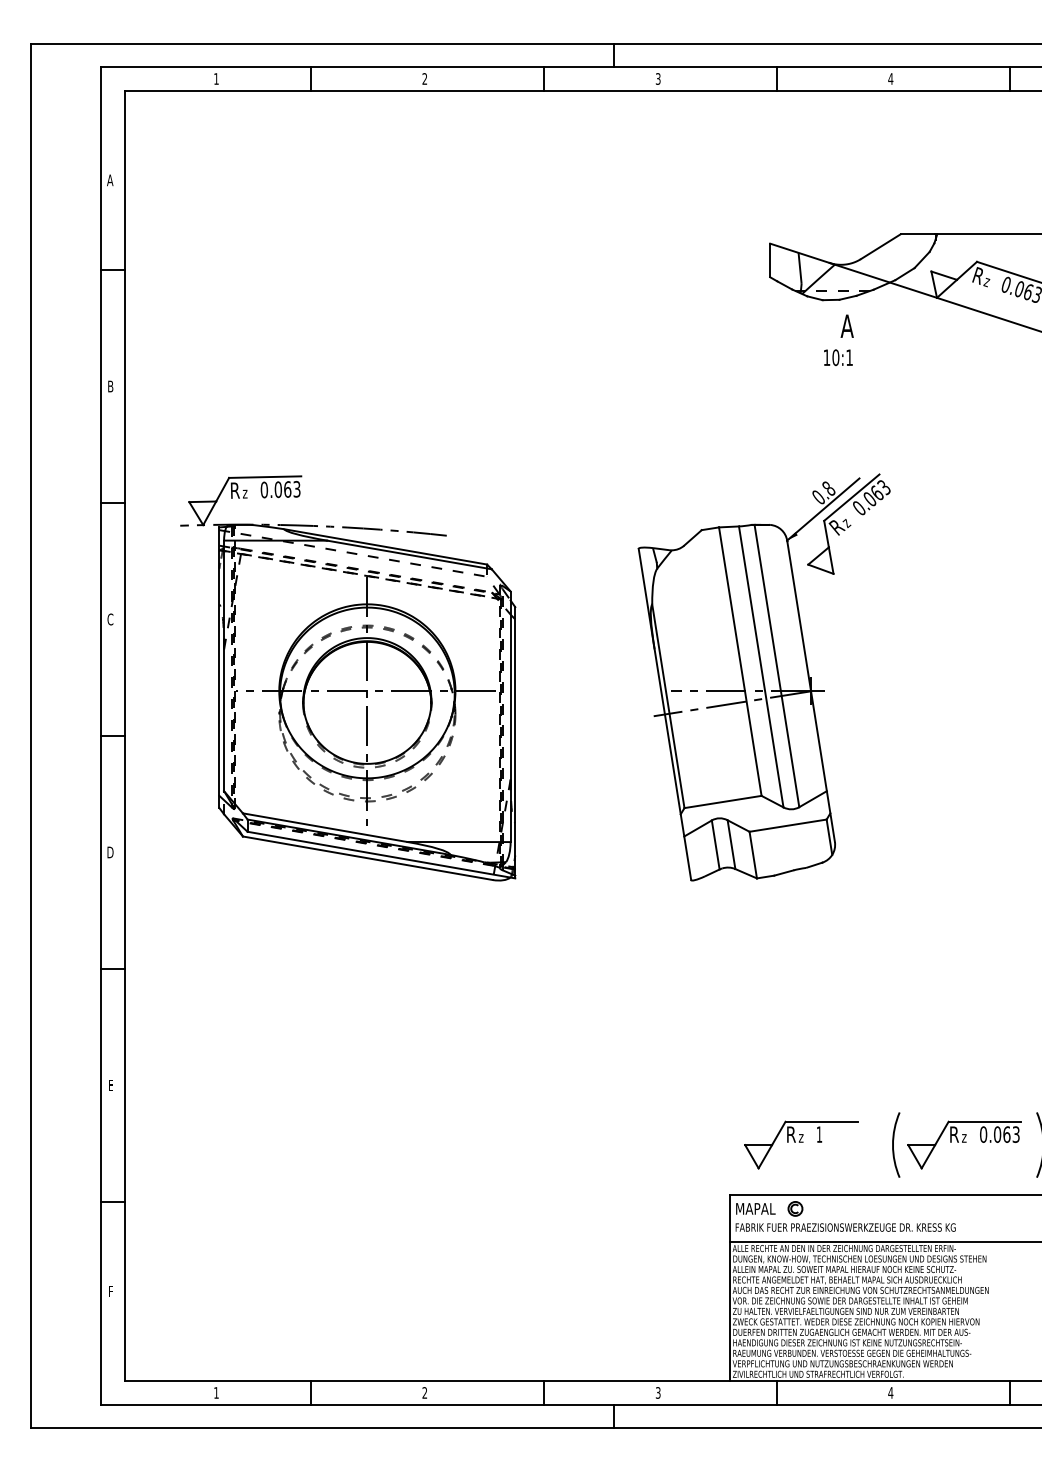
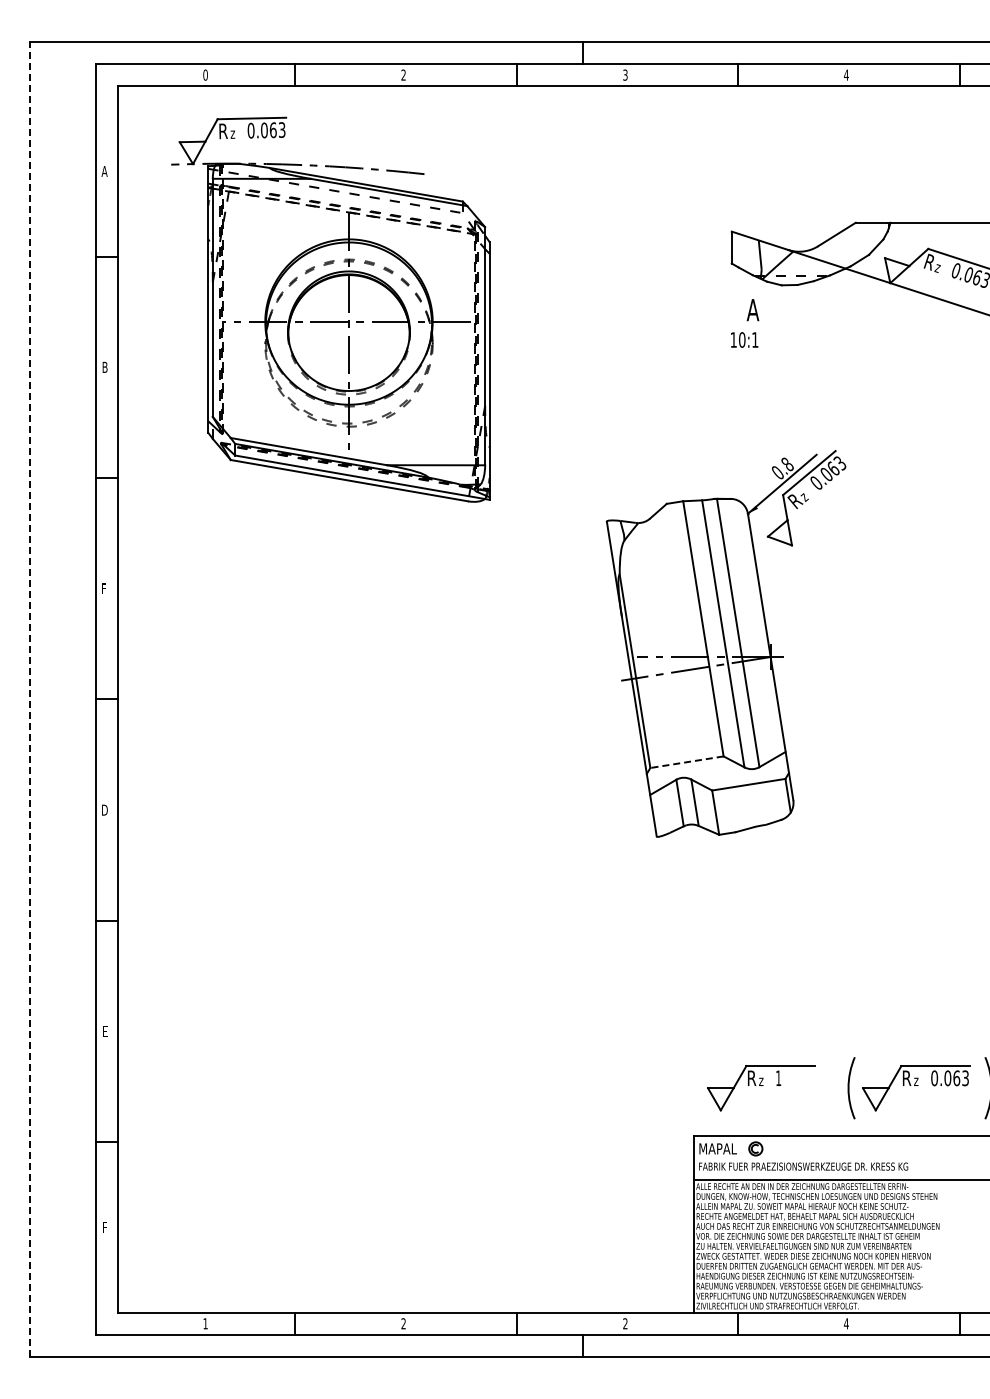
text: (216, 78) -> (205, 74), 1 -> 0
text: (839, 340) -> (745, 323), moved
text: (110, 619) -> (104, 588), C -> F
part: (347, 678) -> (330, 309), moved
line: (31, 736) -> (29, 699), solid -> dashed
line: (722, 802) -> (686, 762), solid -> dashed
text: (658, 1392) -> (625, 1323), 3 -> 2

